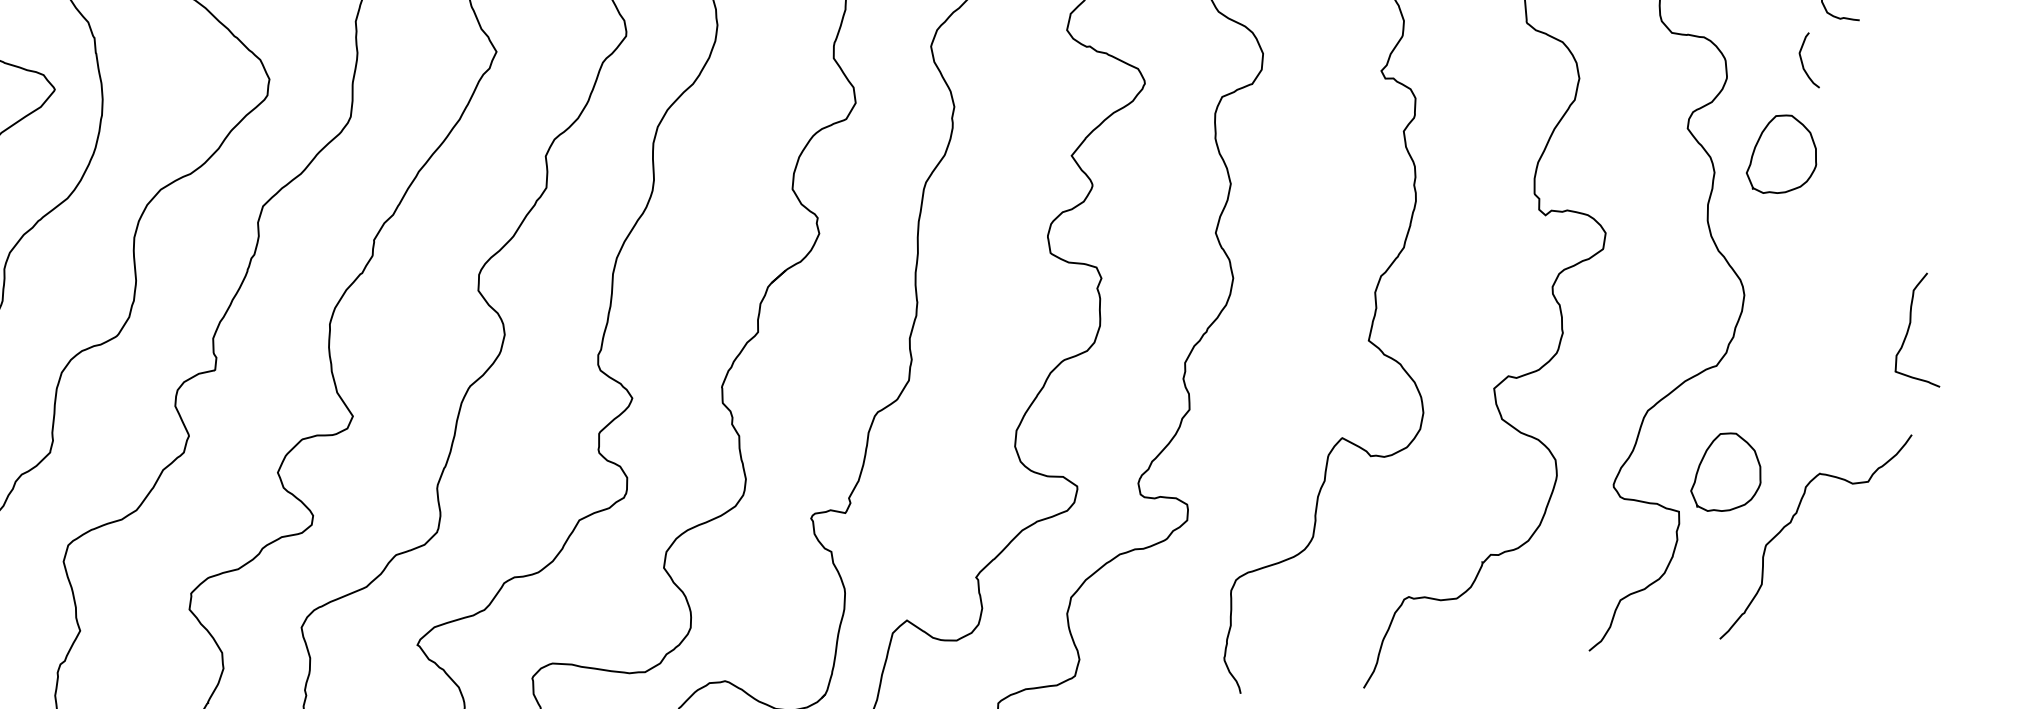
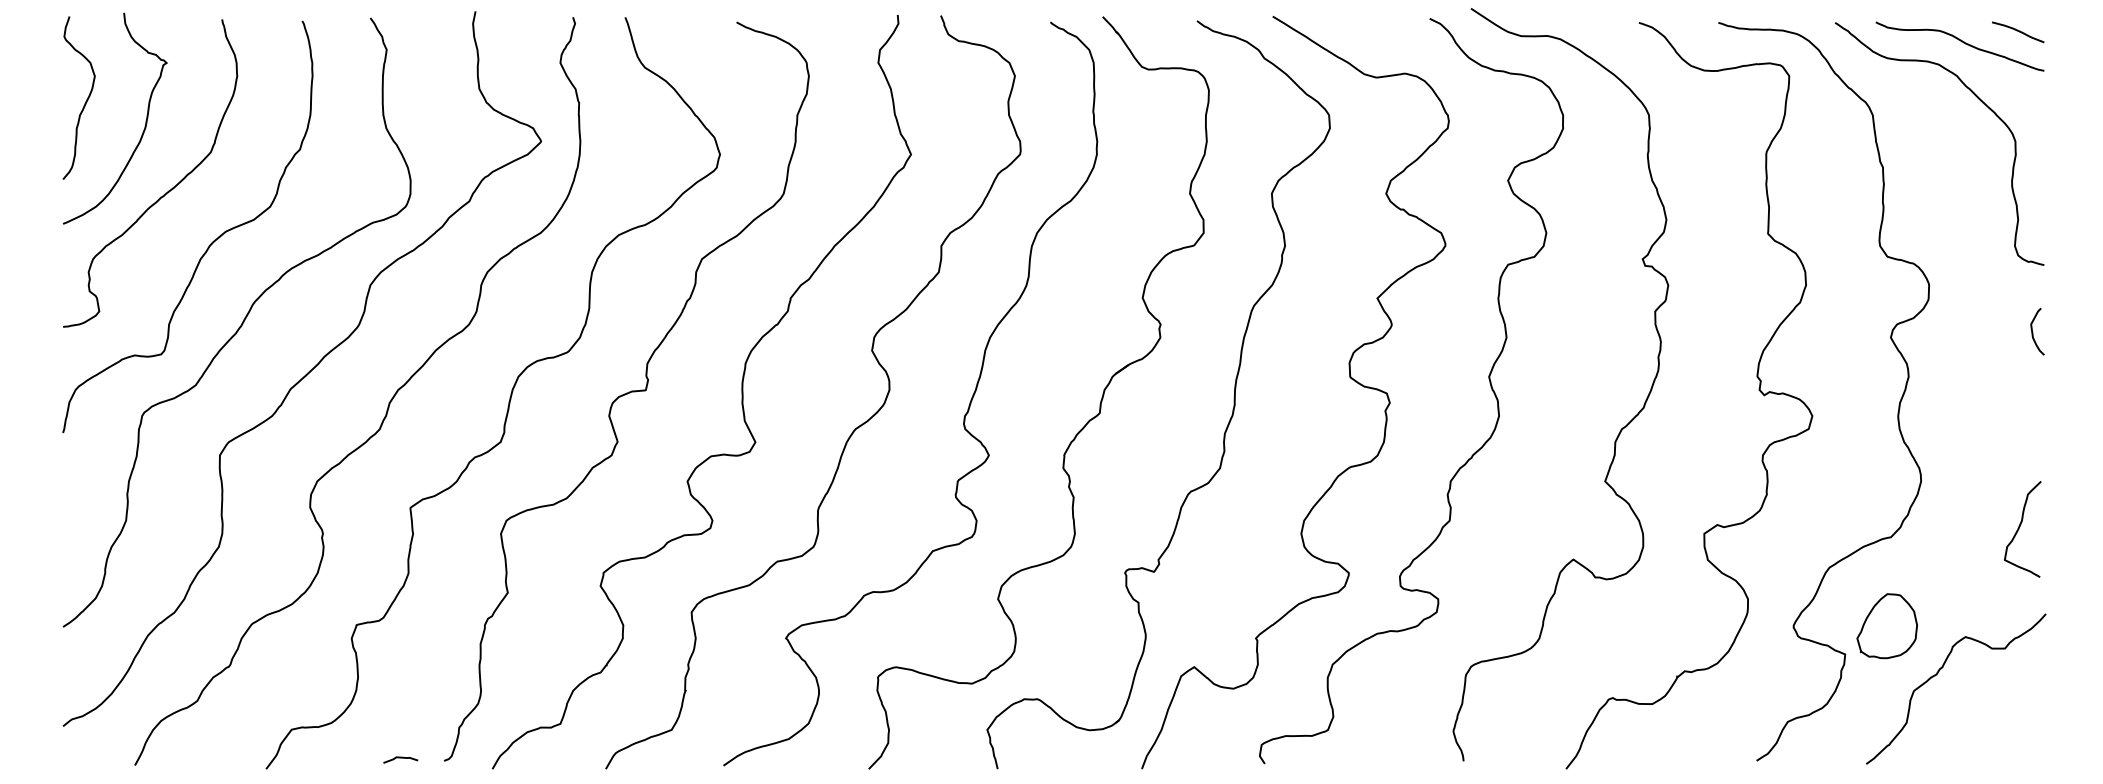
curve: (1803, 62) -> (2033, 332), moved
part: (1779, 154) -> (1964, 368), removed
curve: (1909, 330) -> (2020, 527), moved

